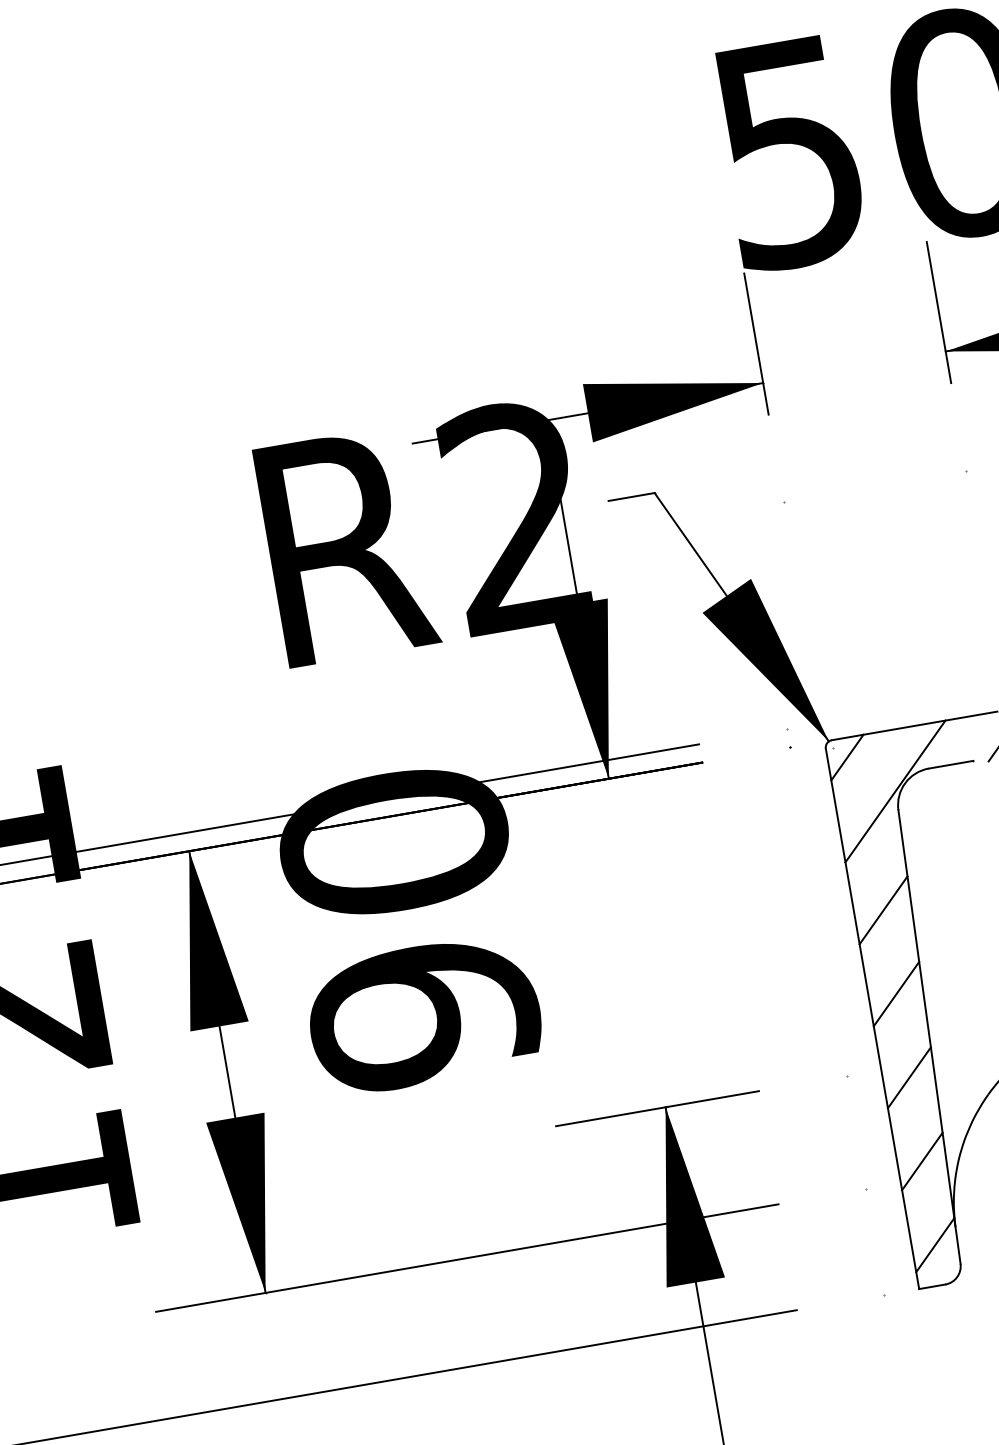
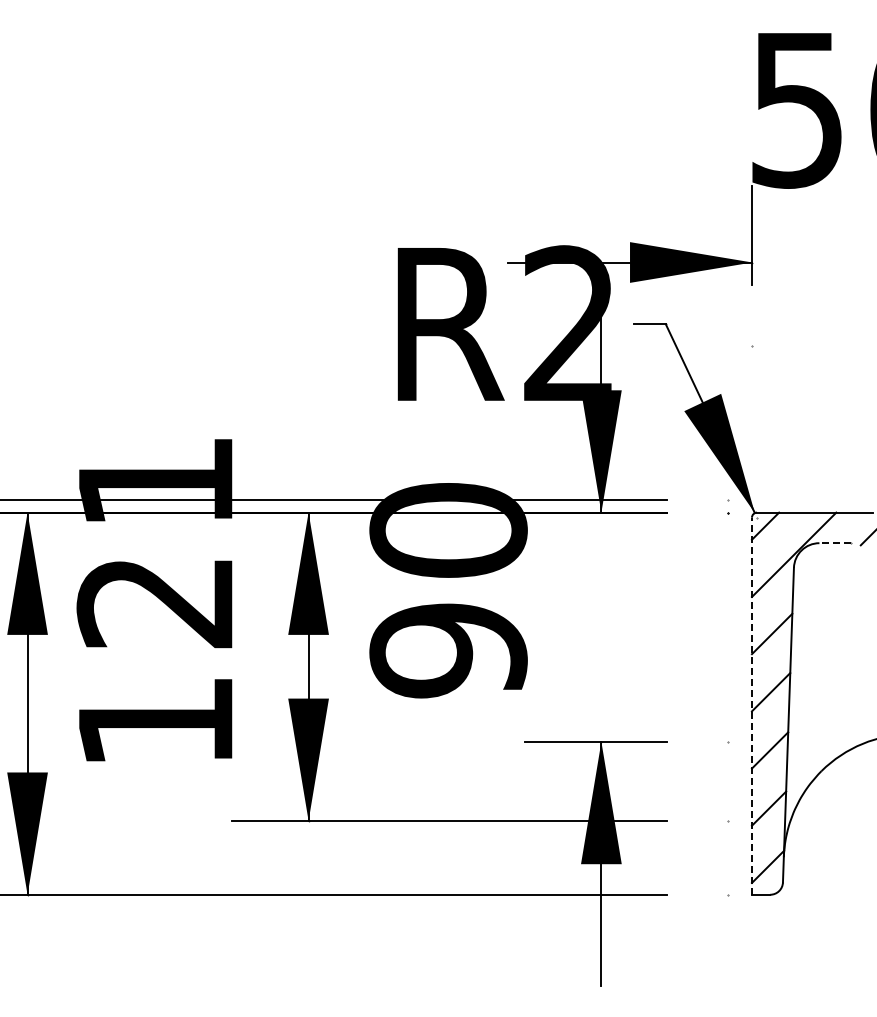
line: (950, 765) -> (834, 543), solid -> dashed
line: (871, 1019) -> (751, 706), solid -> dashed

